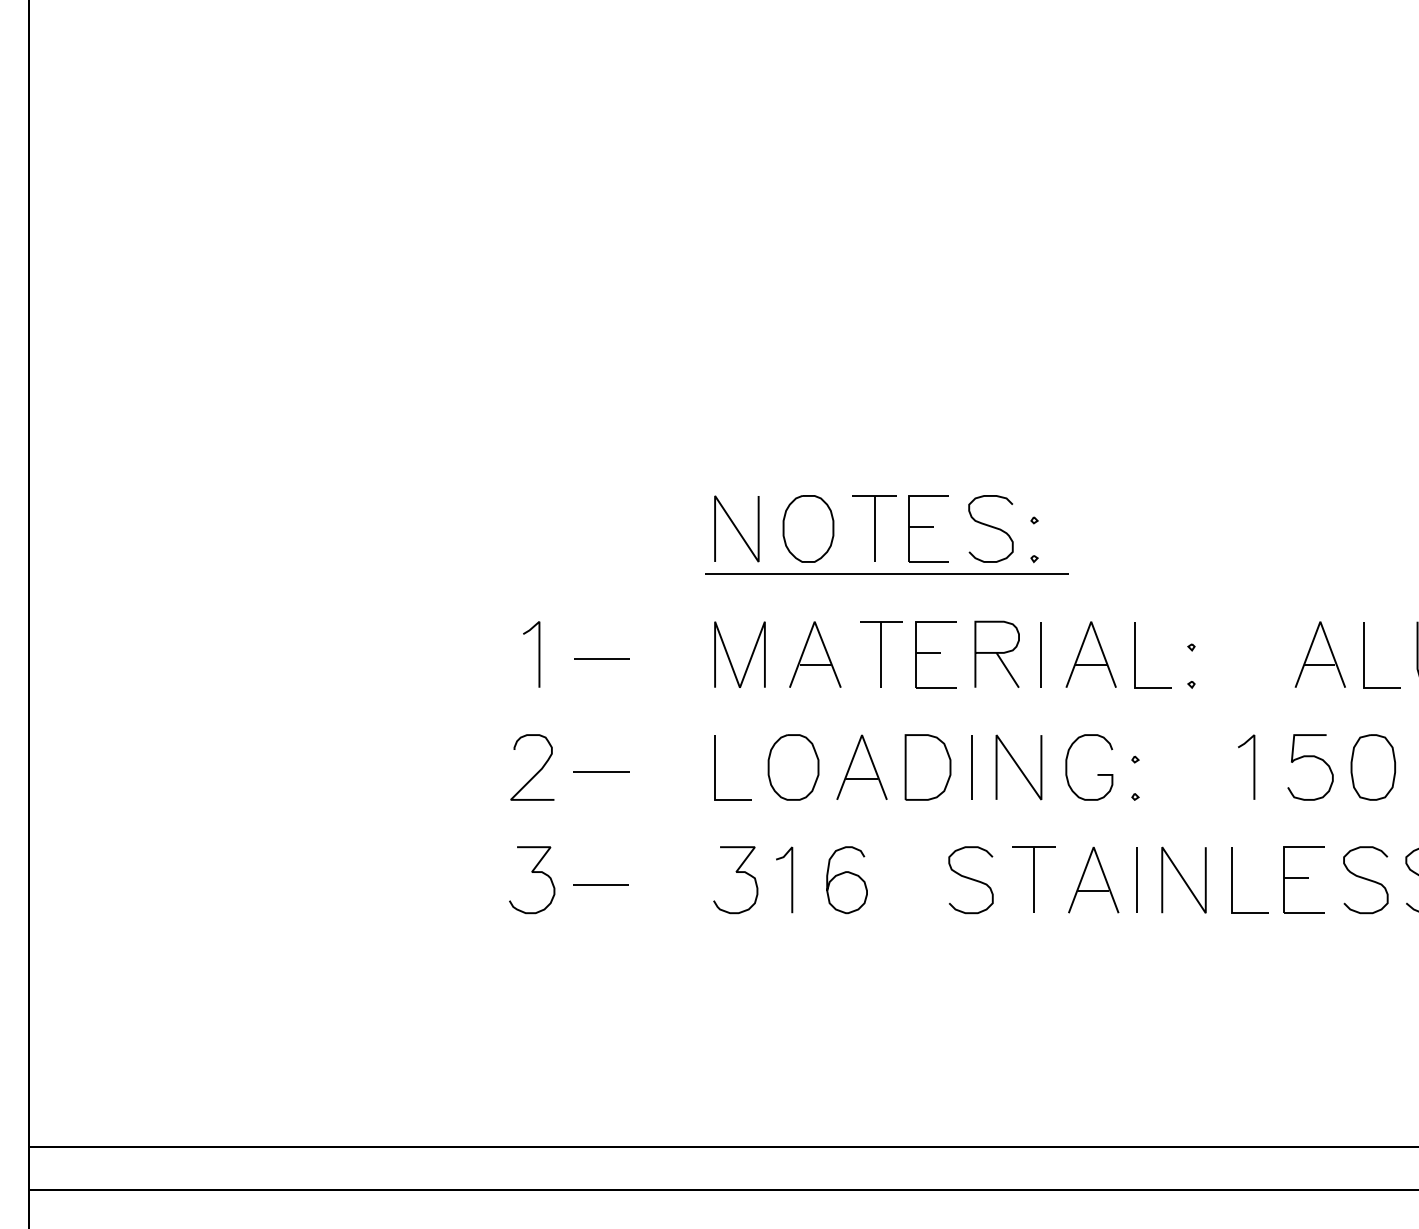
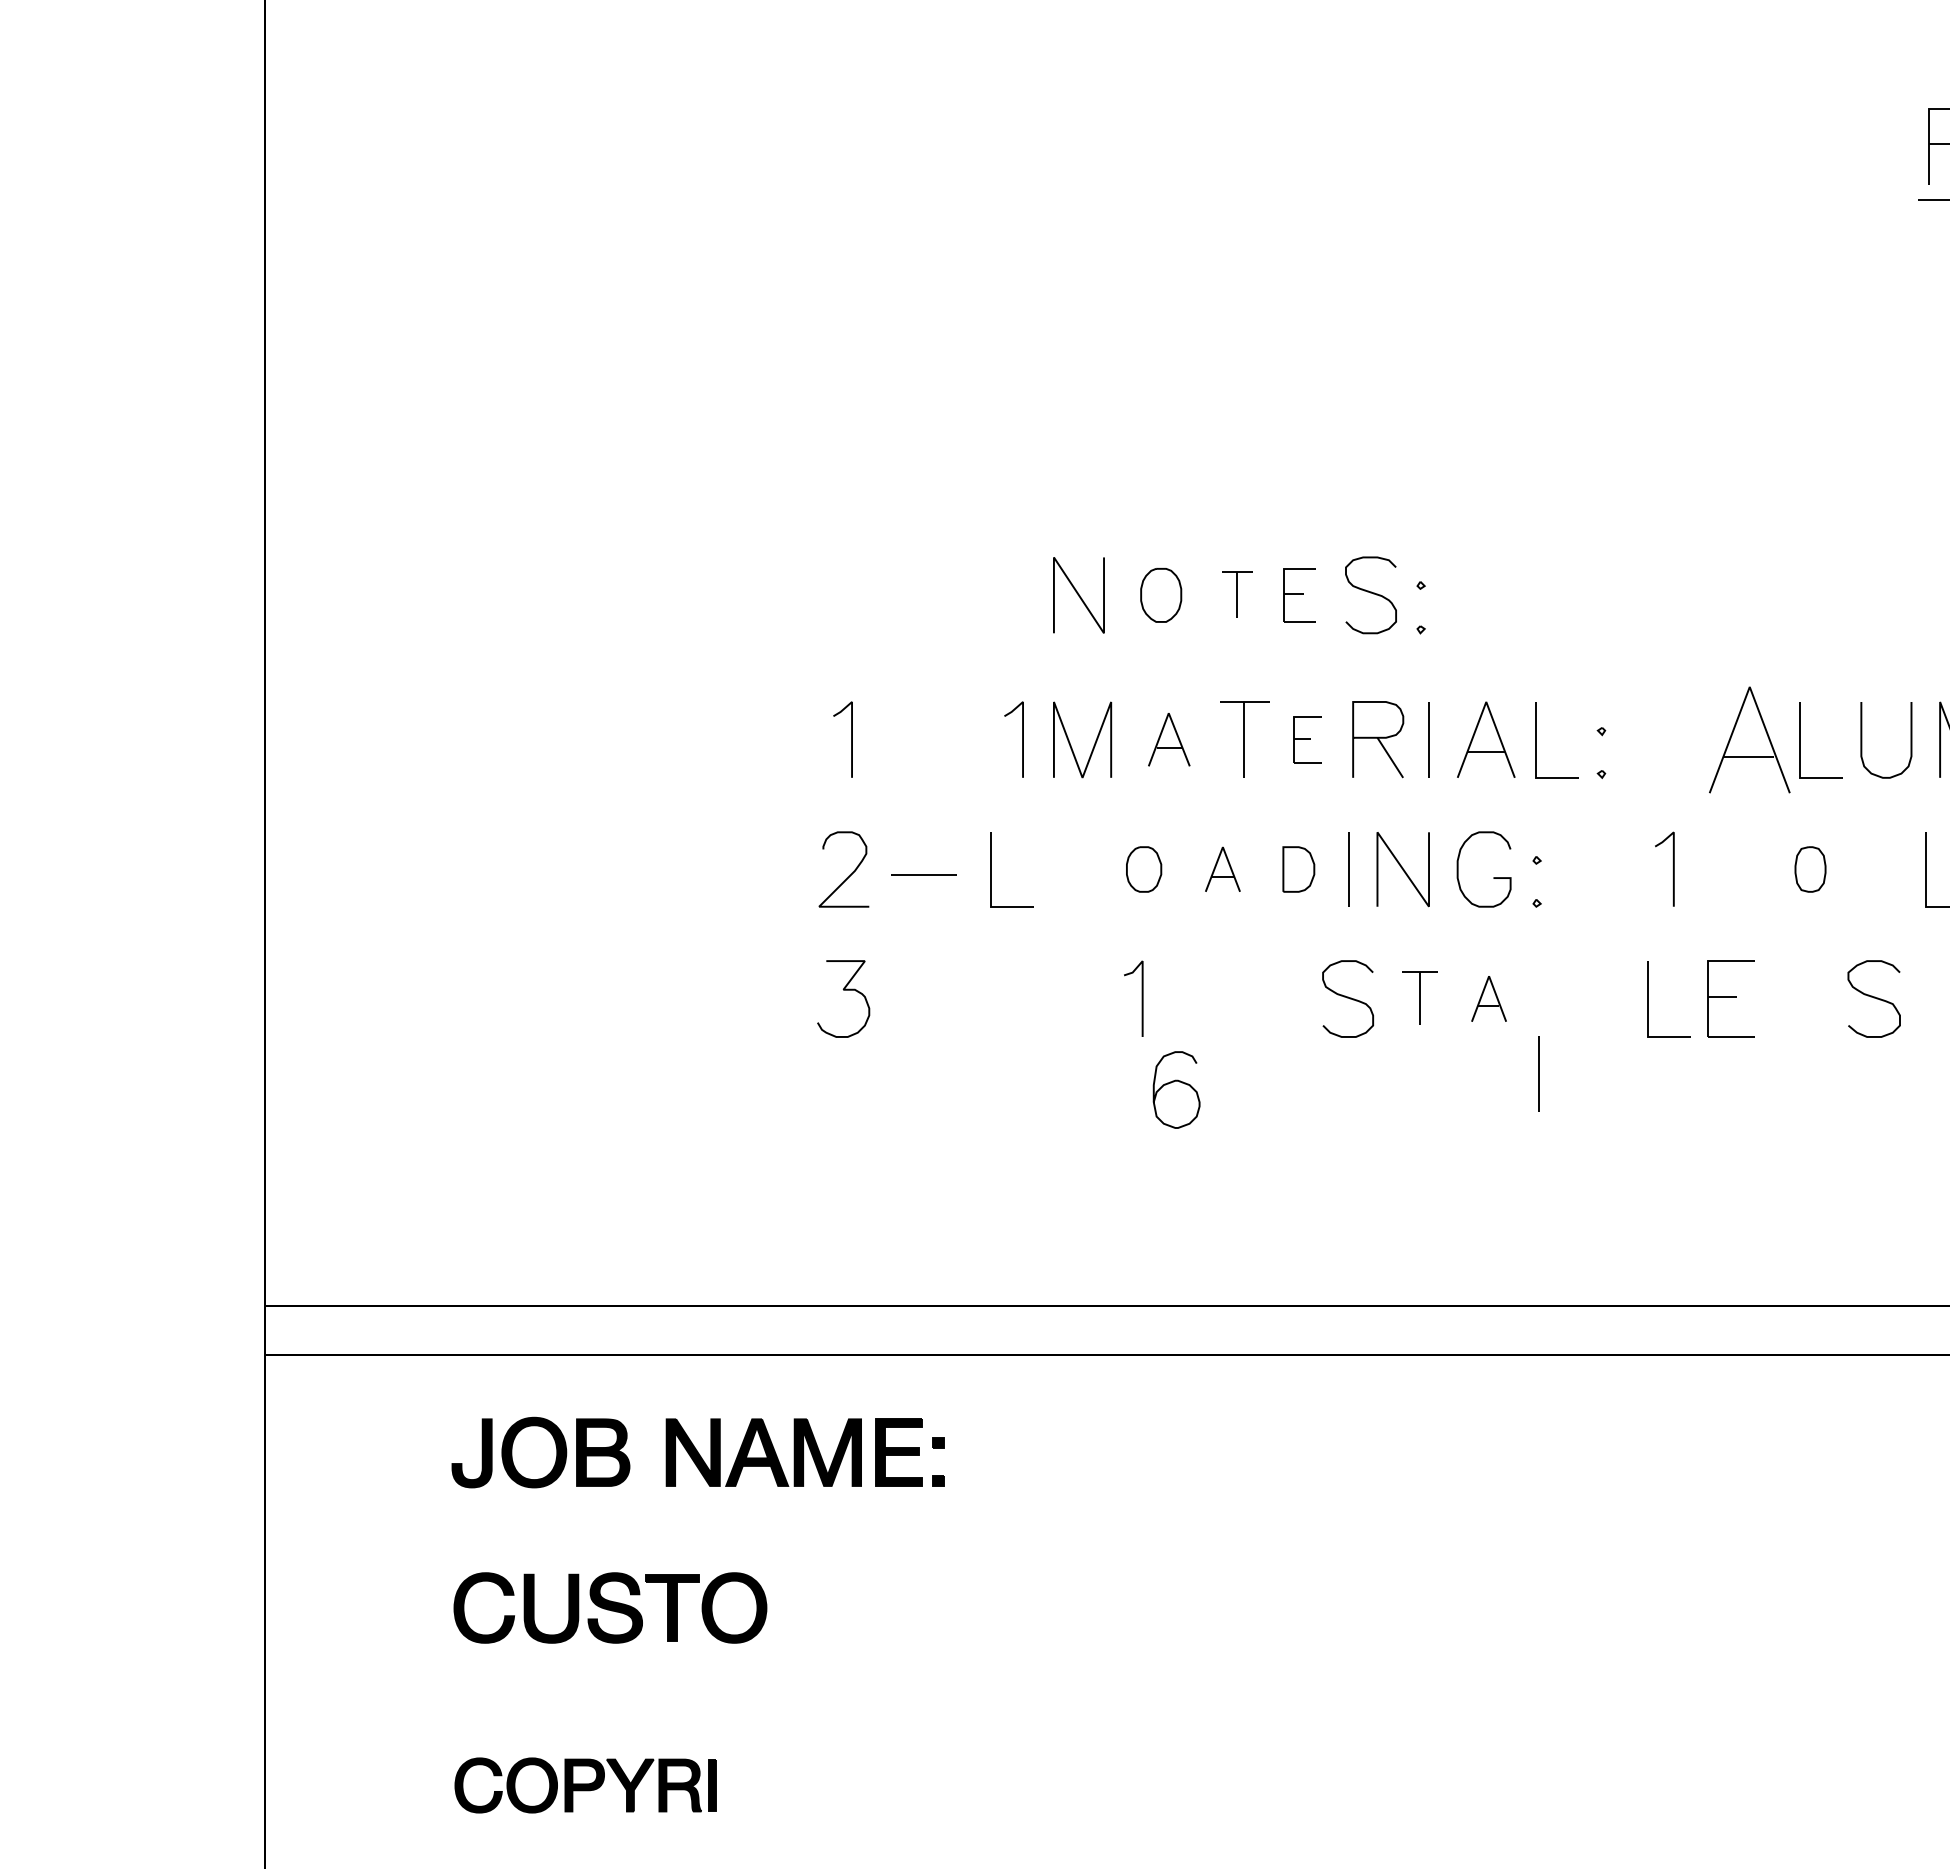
part: (873, 528) -> (1236, 594), size x0.6
part: (928, 528) -> (1299, 594), size x0.7
part: (807, 529) -> (1160, 595), size x0.7
line: (886, 574) -> (1251, 647), removed
line: (687, 654) -> (1022, 739), added
part: (815, 654) -> (1169, 739), size x0.7
part: (935, 654) -> (1307, 739), size x0.6
part: (1320, 654) -> (1749, 739), size x1.4
line: (602, 658) -> (924, 744), removed
curve: (1310, 757) -> (1738, 857), removed
line: (715, 767) -> (991, 869), moved
part: (793, 767) -> (1143, 869), size x0.6
part: (861, 767) -> (1222, 869), size x0.6
part: (927, 767) -> (1298, 869), size x0.6
part: (1373, 767) -> (1810, 869), size x0.6
curve: (736, 872) -> (1078, 990), removed
curve: (844, 873) -> (1173, 1082), moved
part: (1034, 879) -> (1420, 998), size x0.7
part: (1093, 879) -> (1488, 998), size x0.6
line: (1136, 879) -> (1538, 1073), moved
line: (1183, 879) -> (1592, 998), removed
curve: (1365, 879) -> (1801, 998), removed
line: (600, 884) -> (922, 1003), removed

